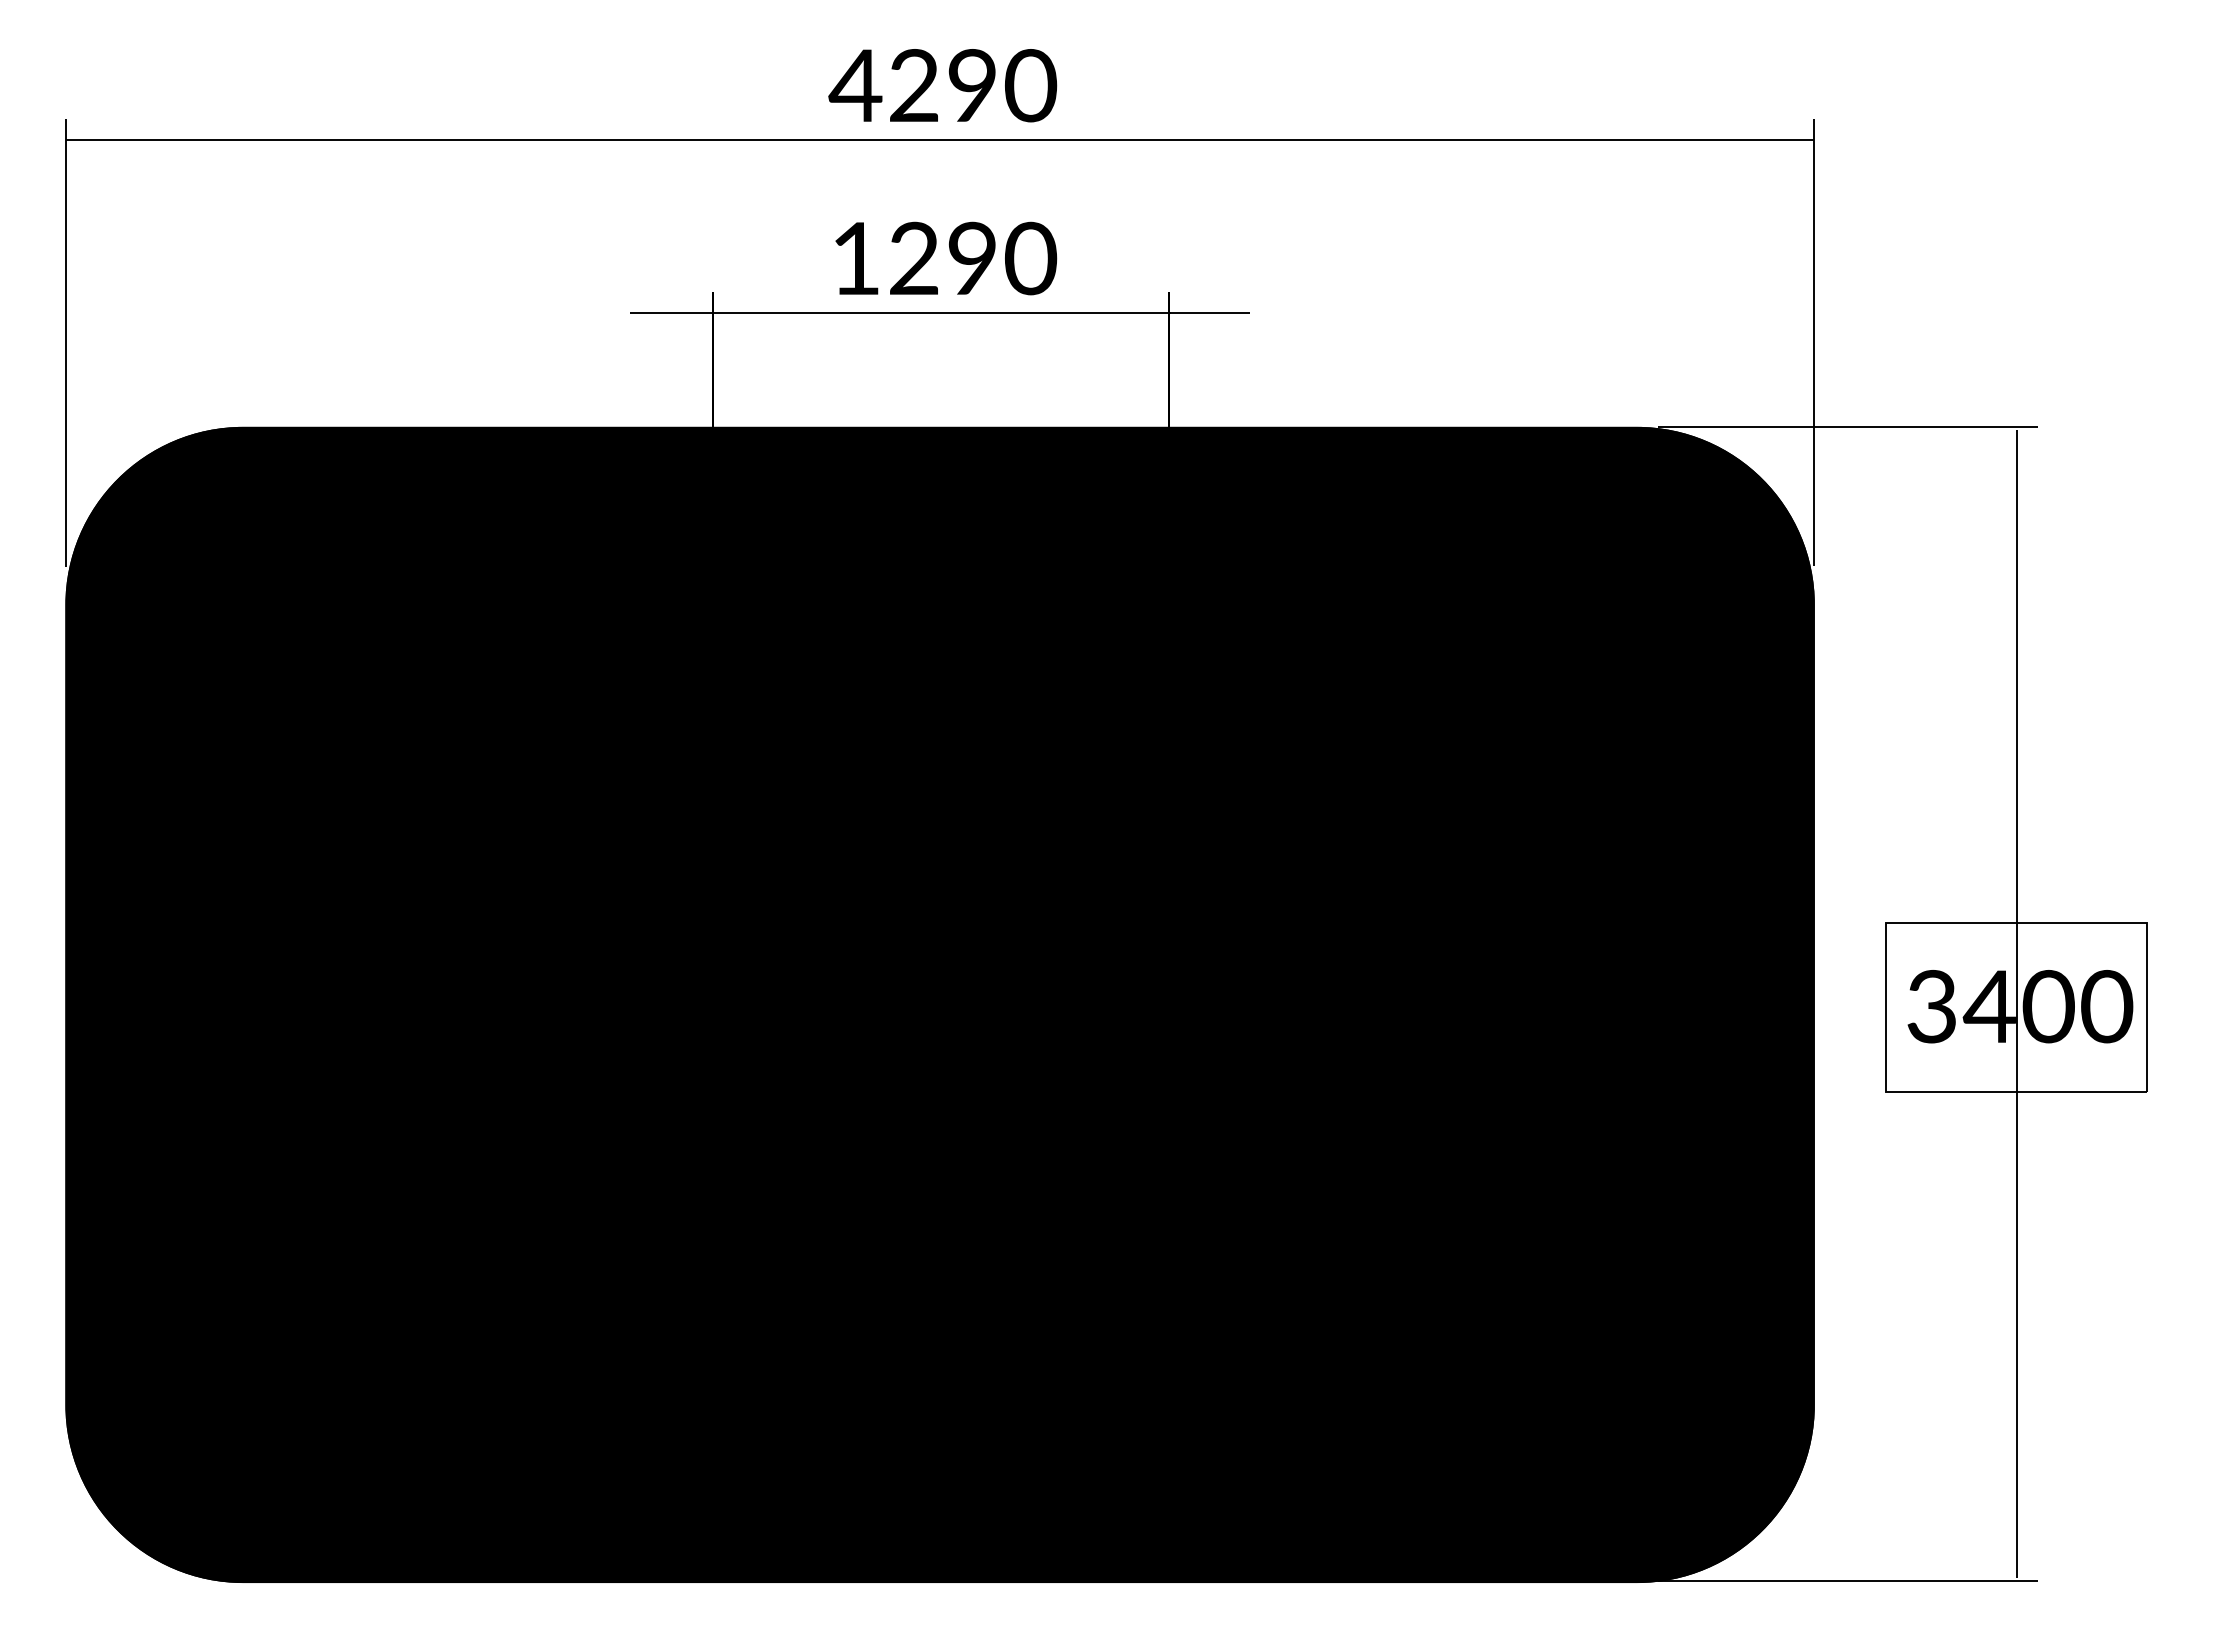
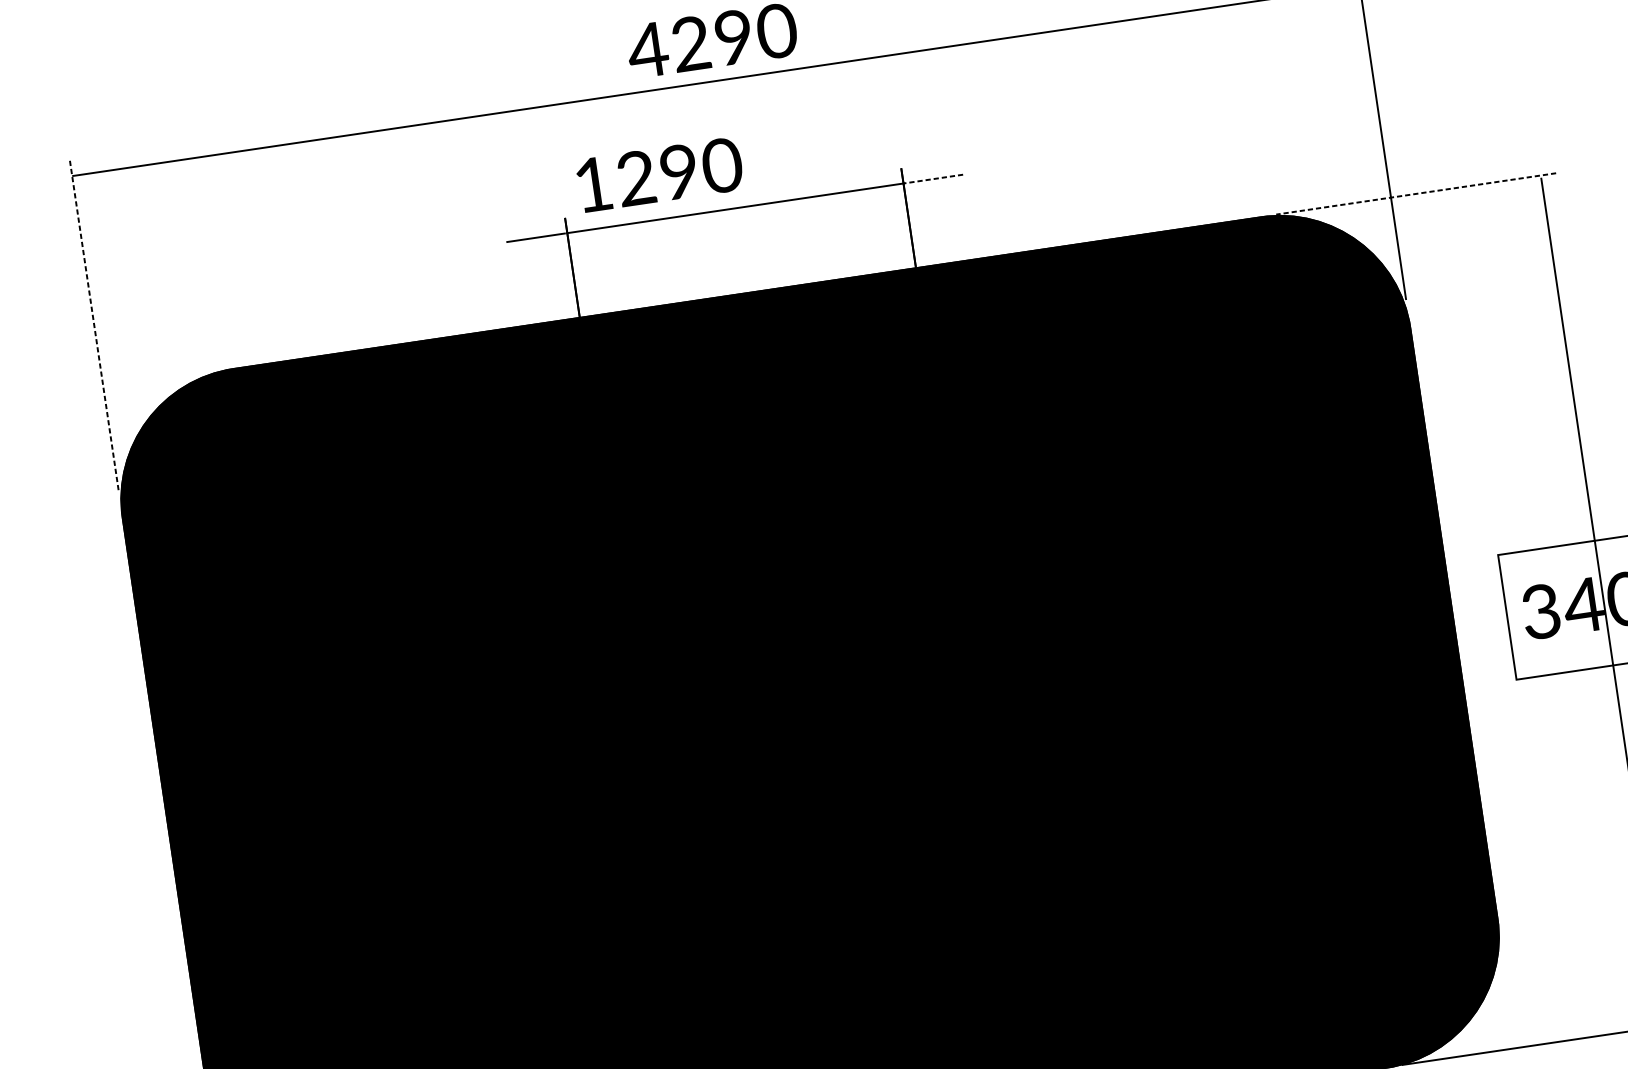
text: (946, 258) -> (660, 174), moved
line: (1209, 312) -> (933, 178), solid -> dashed
line: (66, 342) -> (94, 325), solid -> dashed
line: (1847, 427) -> (1415, 194), solid -> dashed

